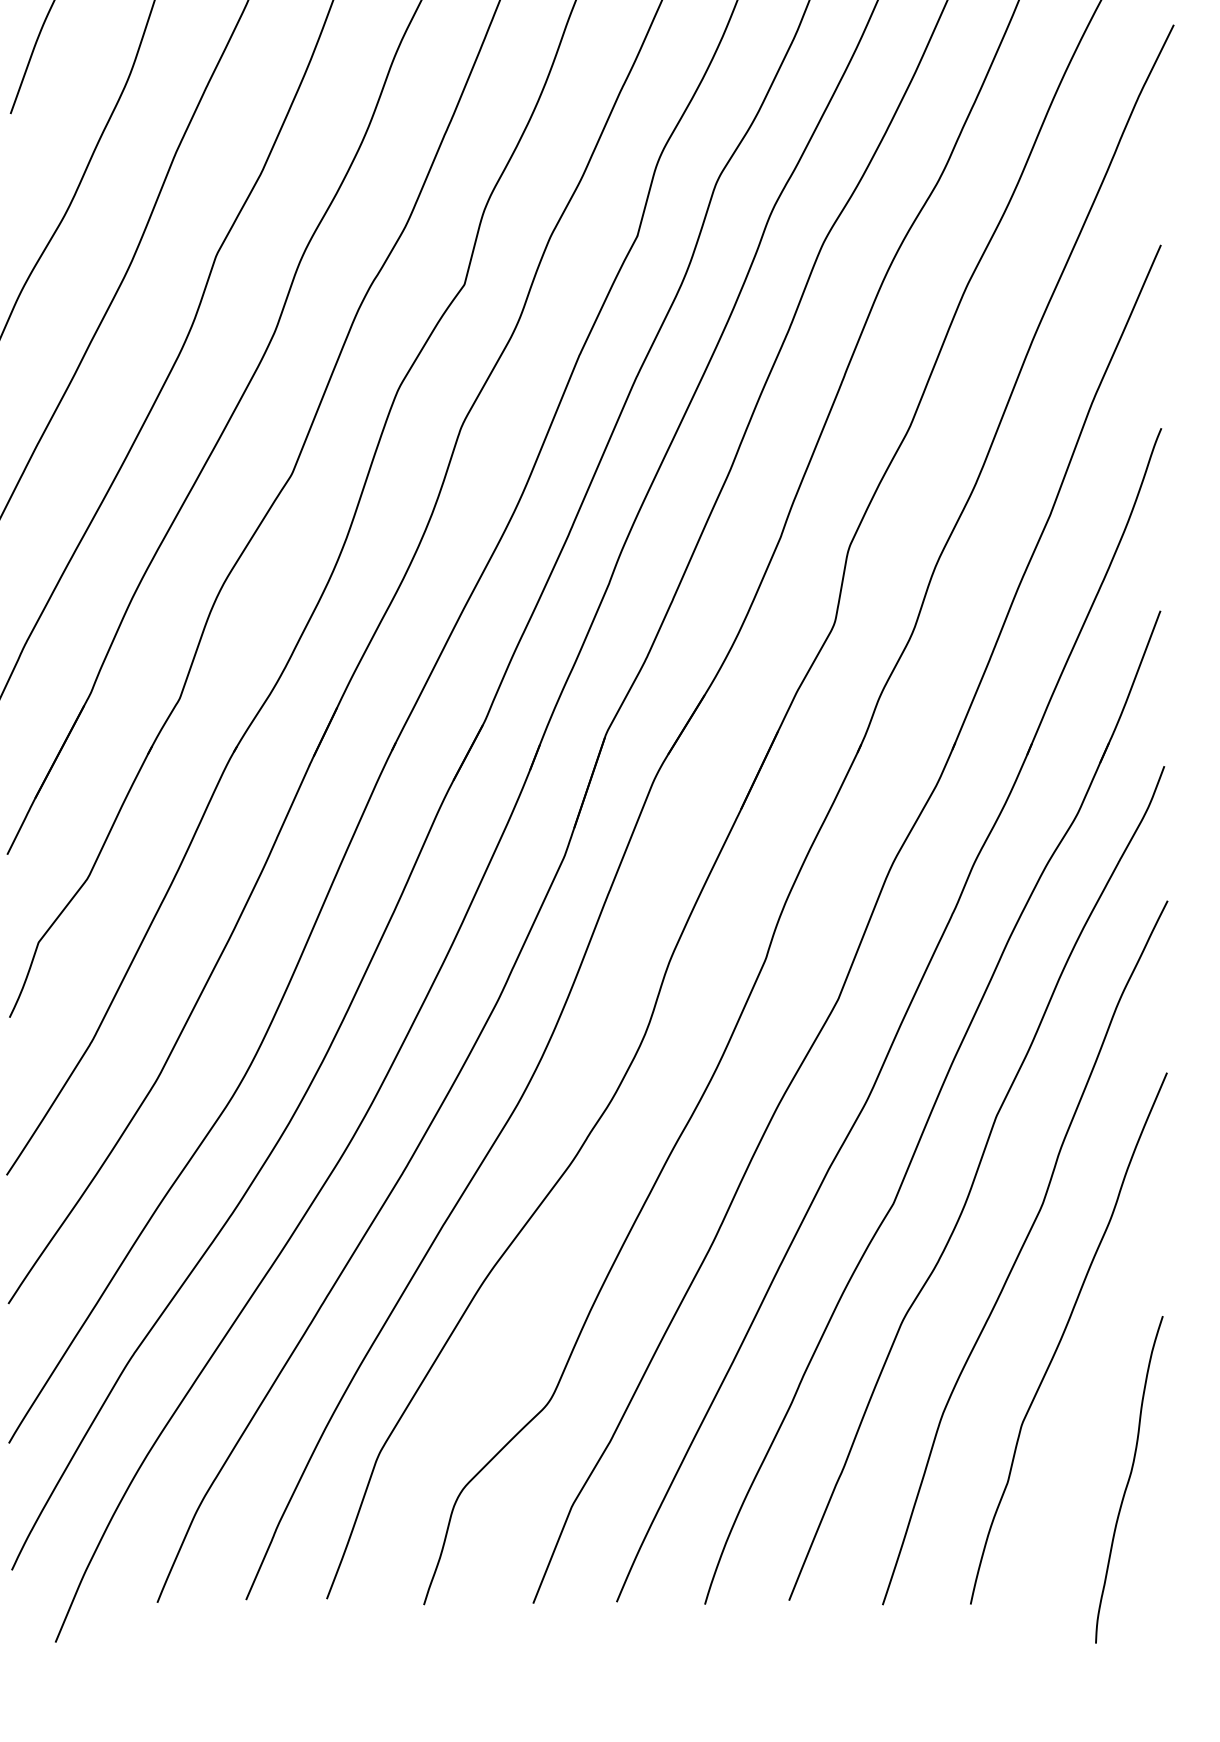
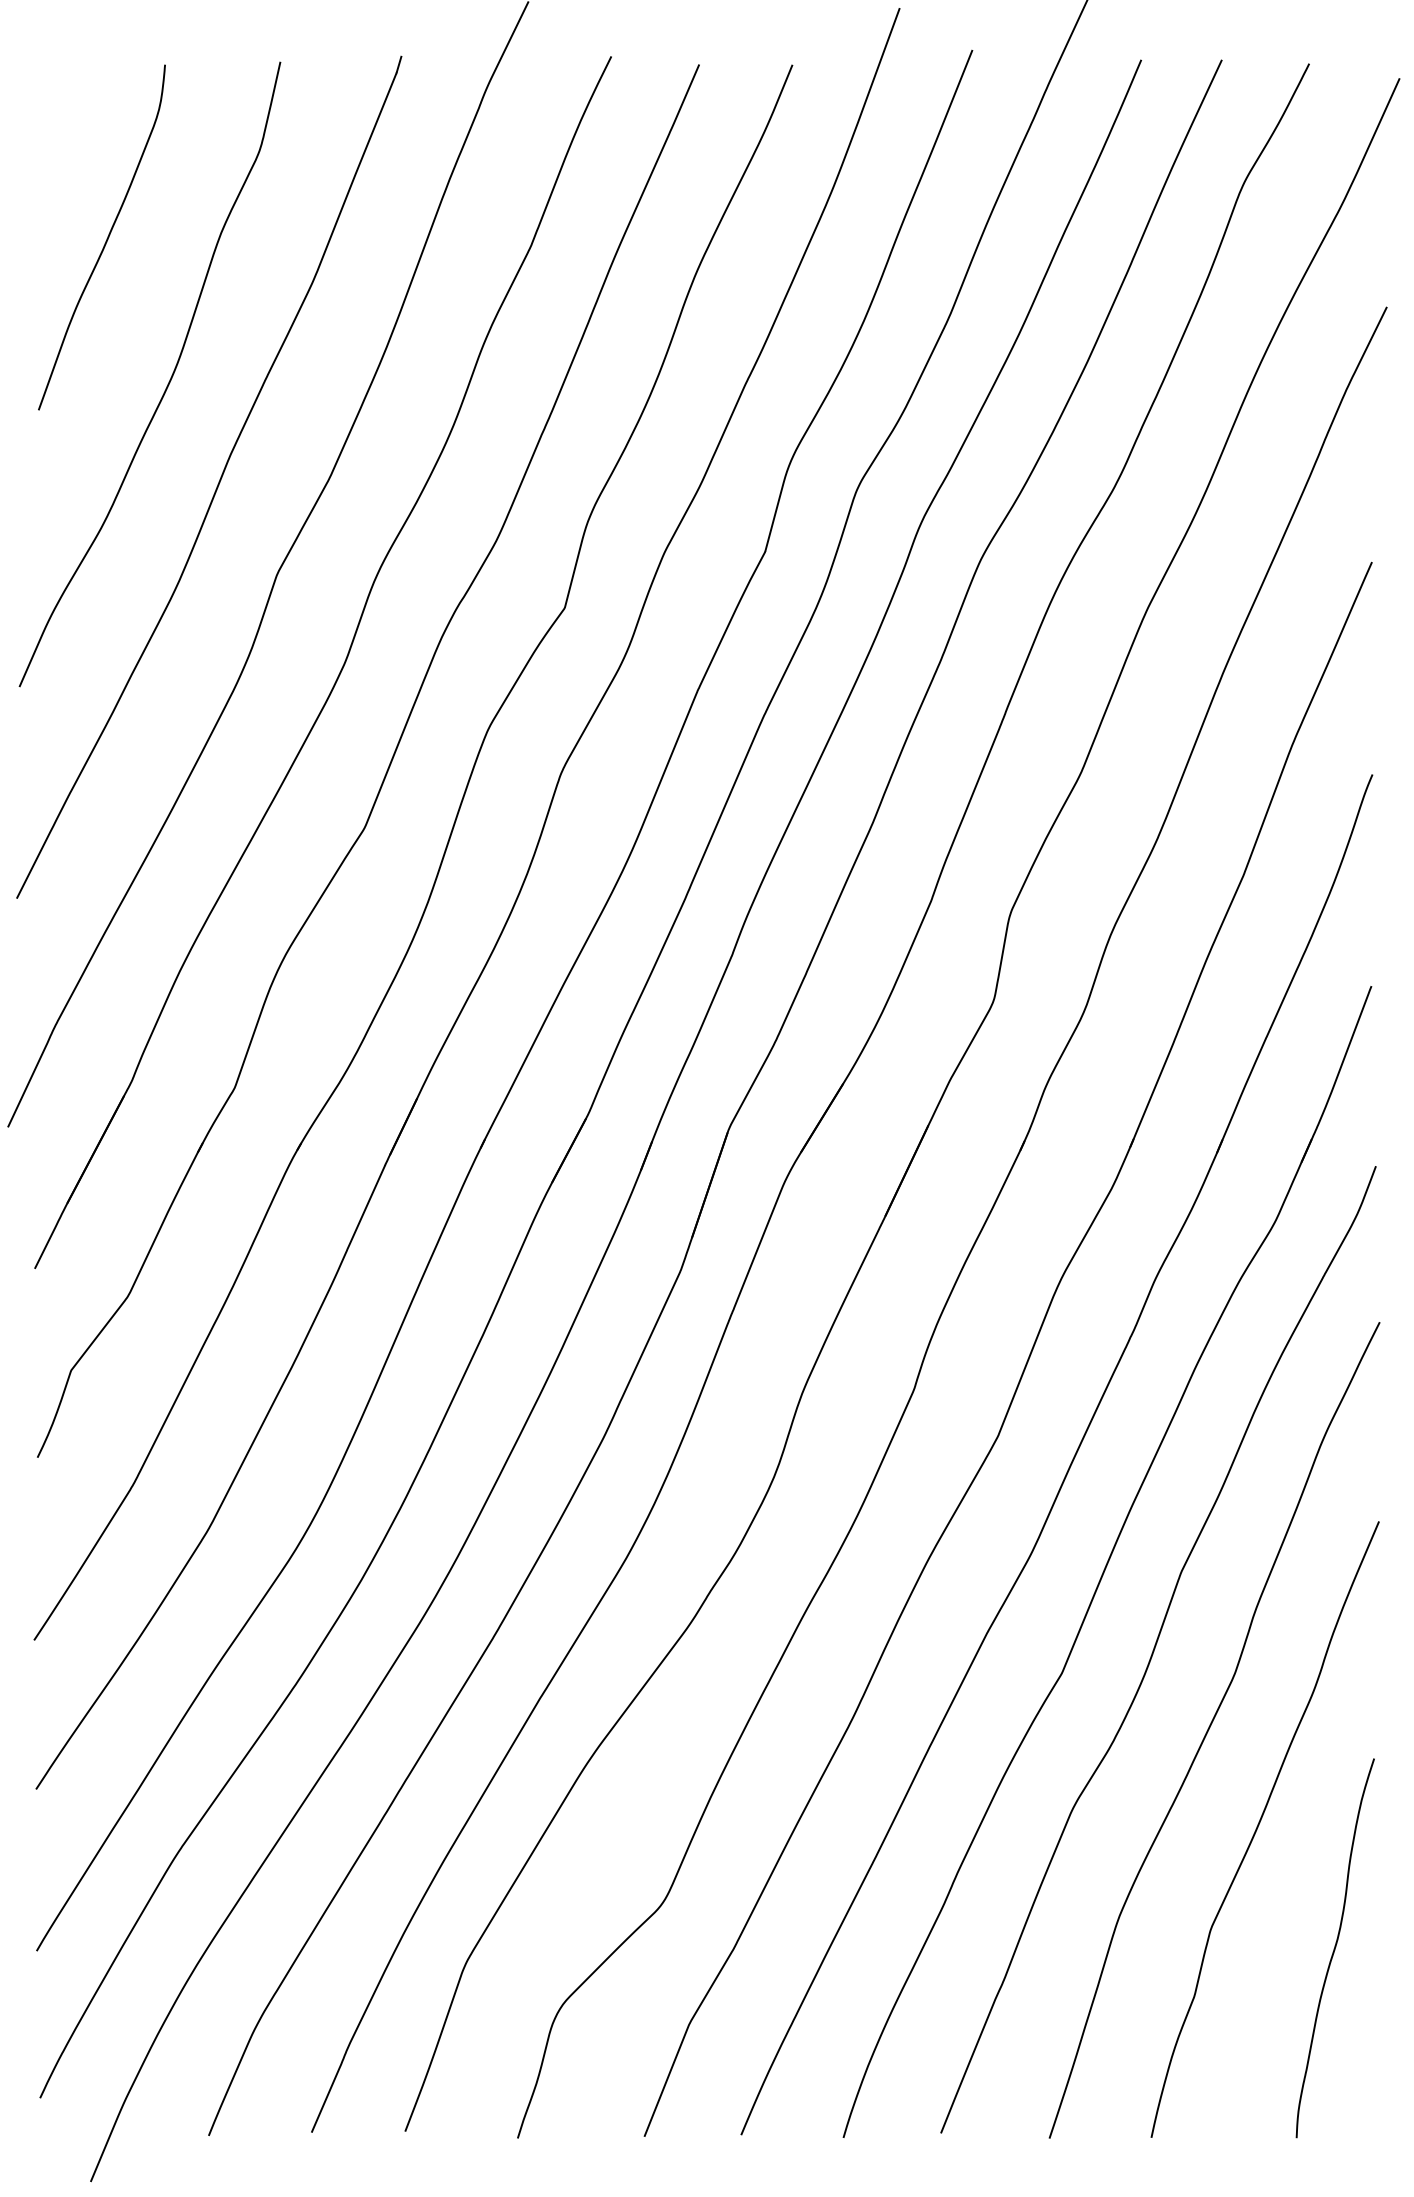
curve: (1128, 1479) -> (1334, 1948), moved

